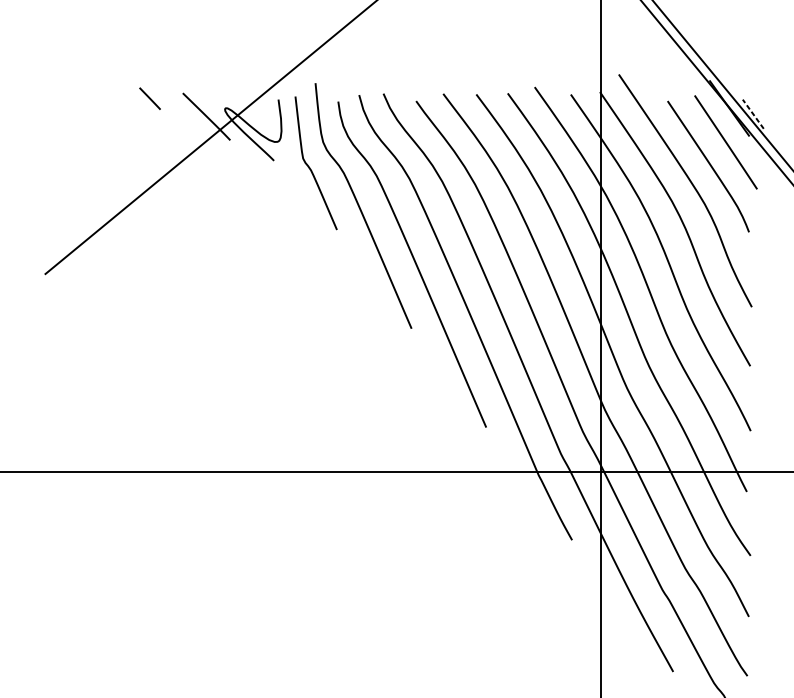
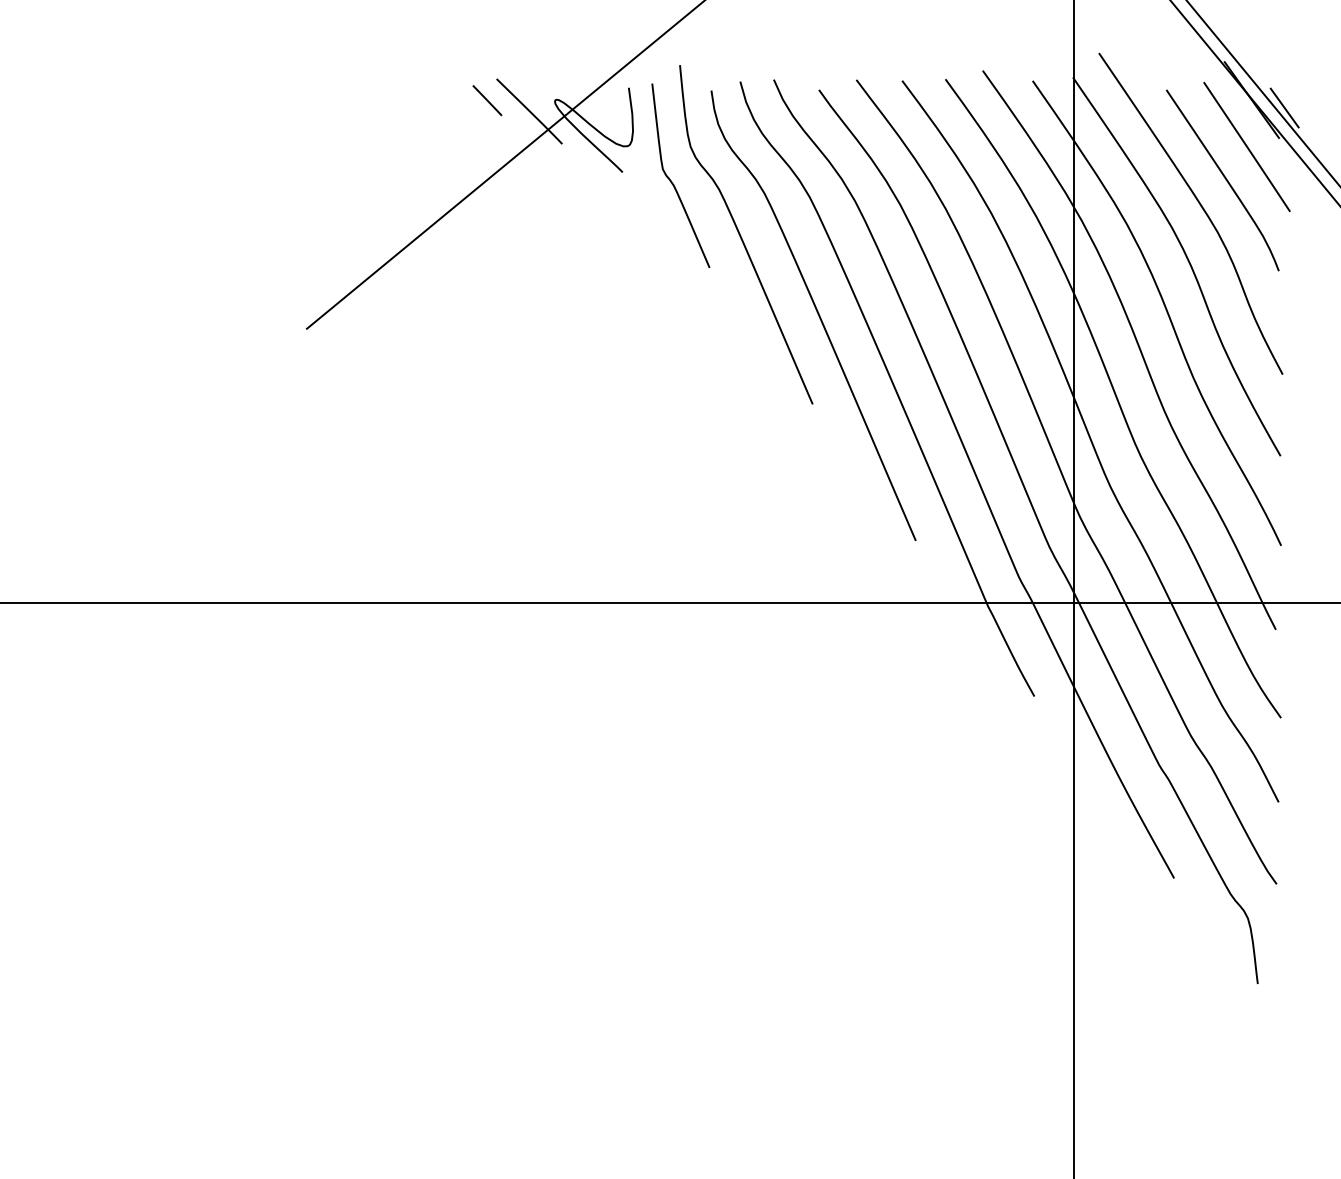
line: (150, 98) -> (487, 100), moved
line: (753, 114) -> (1284, 108), dashed -> solid

